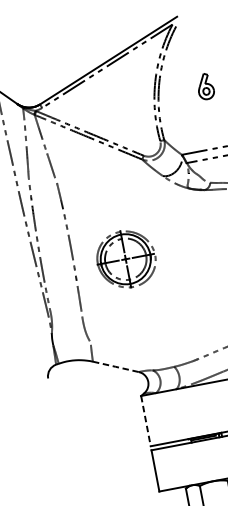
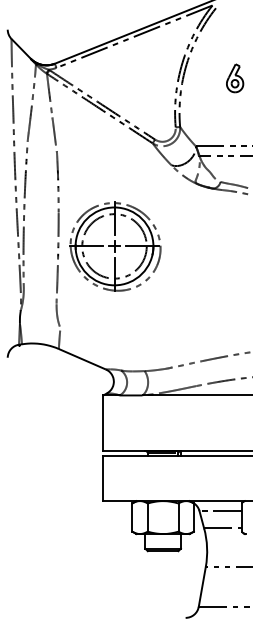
part: (126, 259) -> (115, 246), size x1.43
line: (116, 367) -> (82, 359), dashed -> solid
line: (146, 421) -> (103, 423), dashed -> solid

